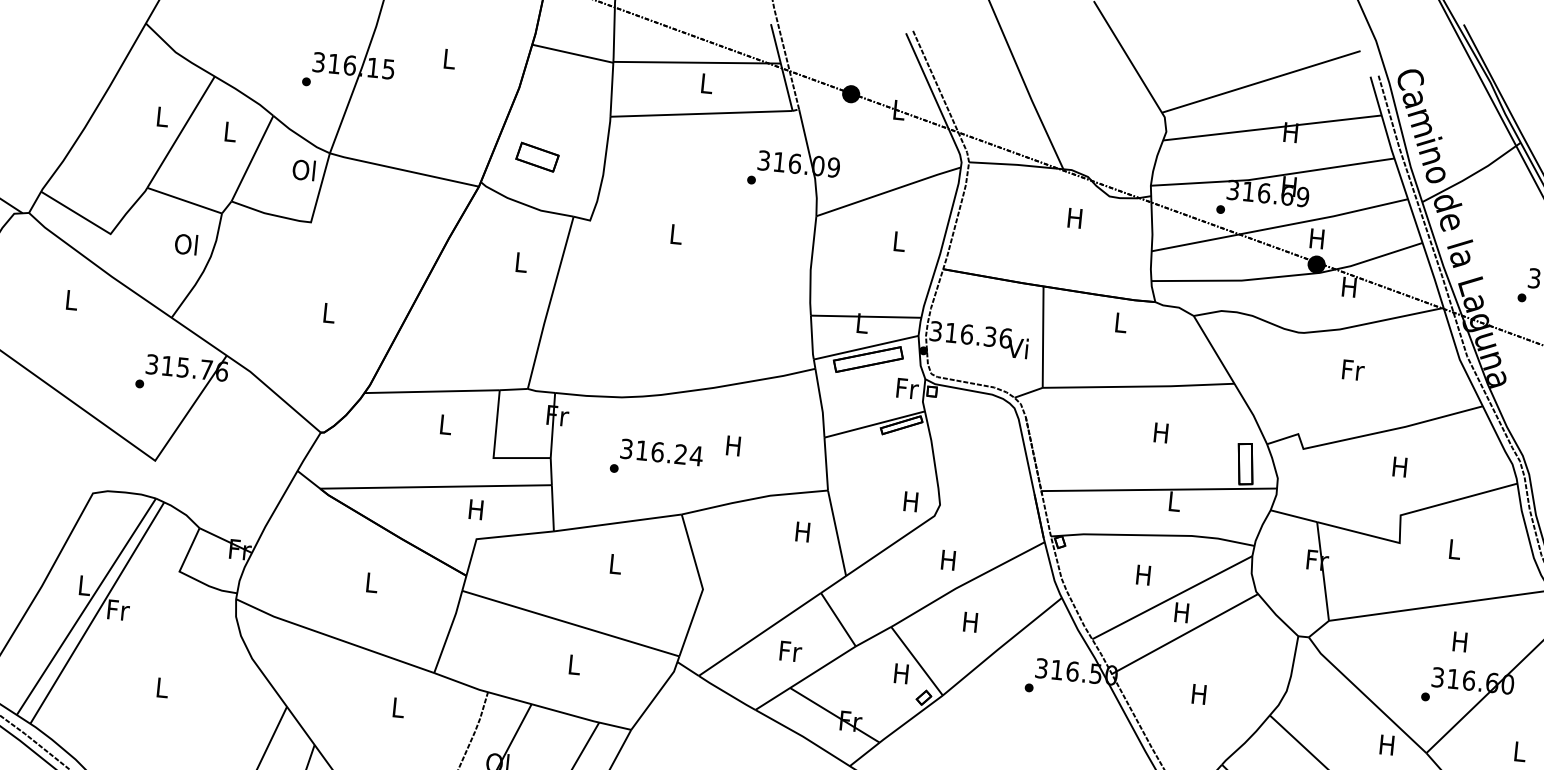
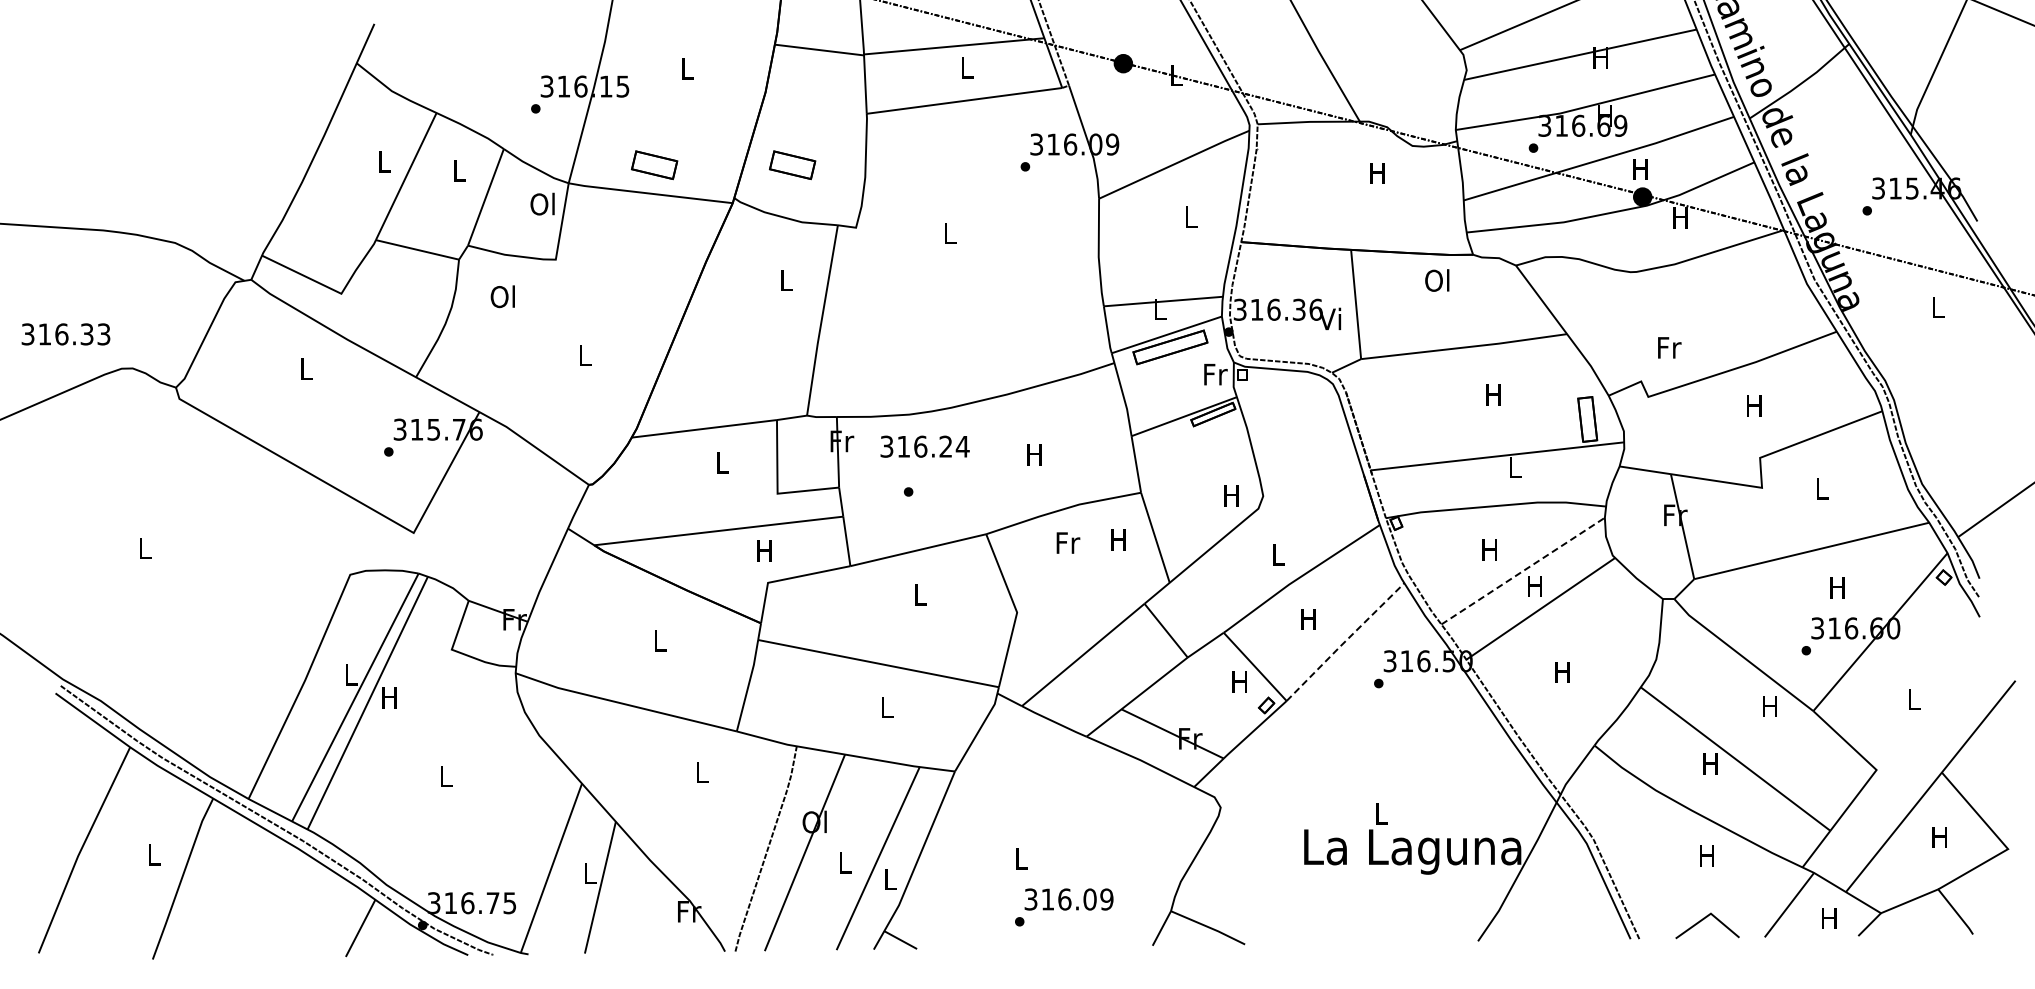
part: (410, 144) -> (654, 165), added
text: (185, 244) -> (502, 296), moved
text: (1120, 322) -> (1437, 280), L -> Ol
text: (1353, 369) -> (1669, 347), moved
text: (661, 452) -> (924, 446), moved
text: (948, 559) -> (1278, 554), H -> L
line: (1172, 598) -> (1523, 571), solid -> dashed
text: (118, 609) -> (390, 697), Fr -> H
line: (1001, 646) -> (1344, 642), solid -> dashed
text: (791, 651) -> (1068, 542), moved

